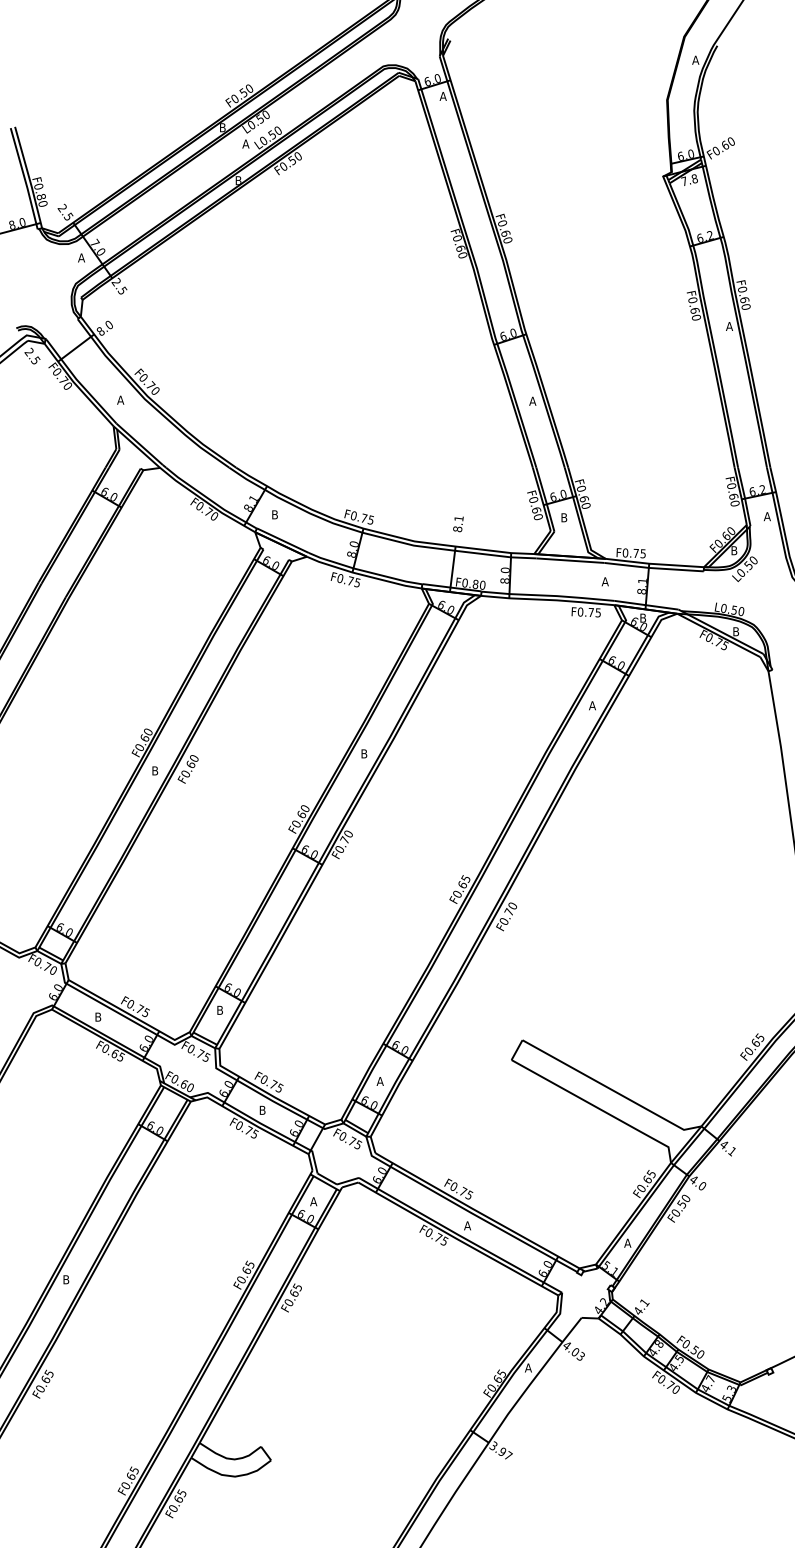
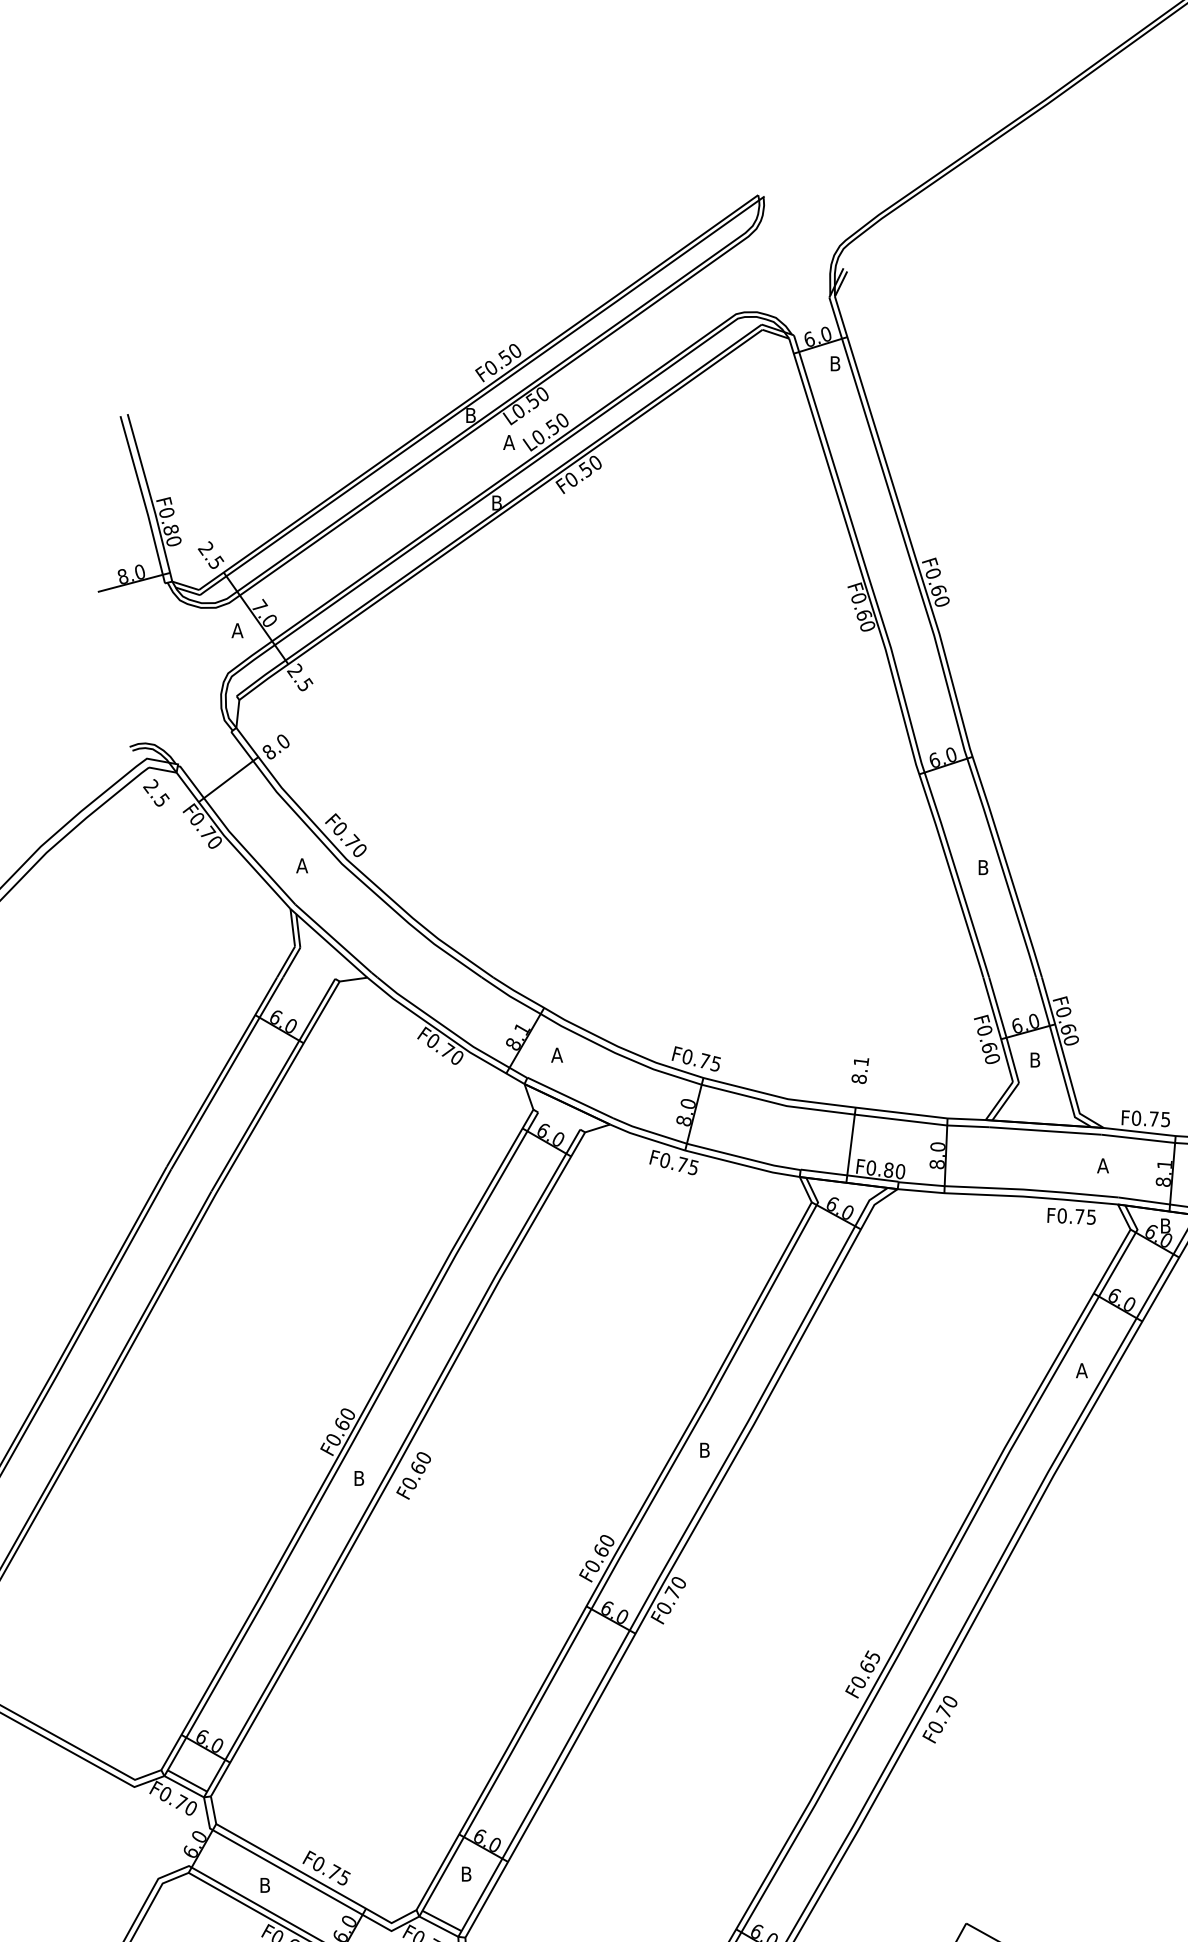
text: (442, 96) -> (834, 363), A -> B
text: (532, 400) -> (982, 866), A -> B
text: (274, 514) -> (556, 1054), B -> A

